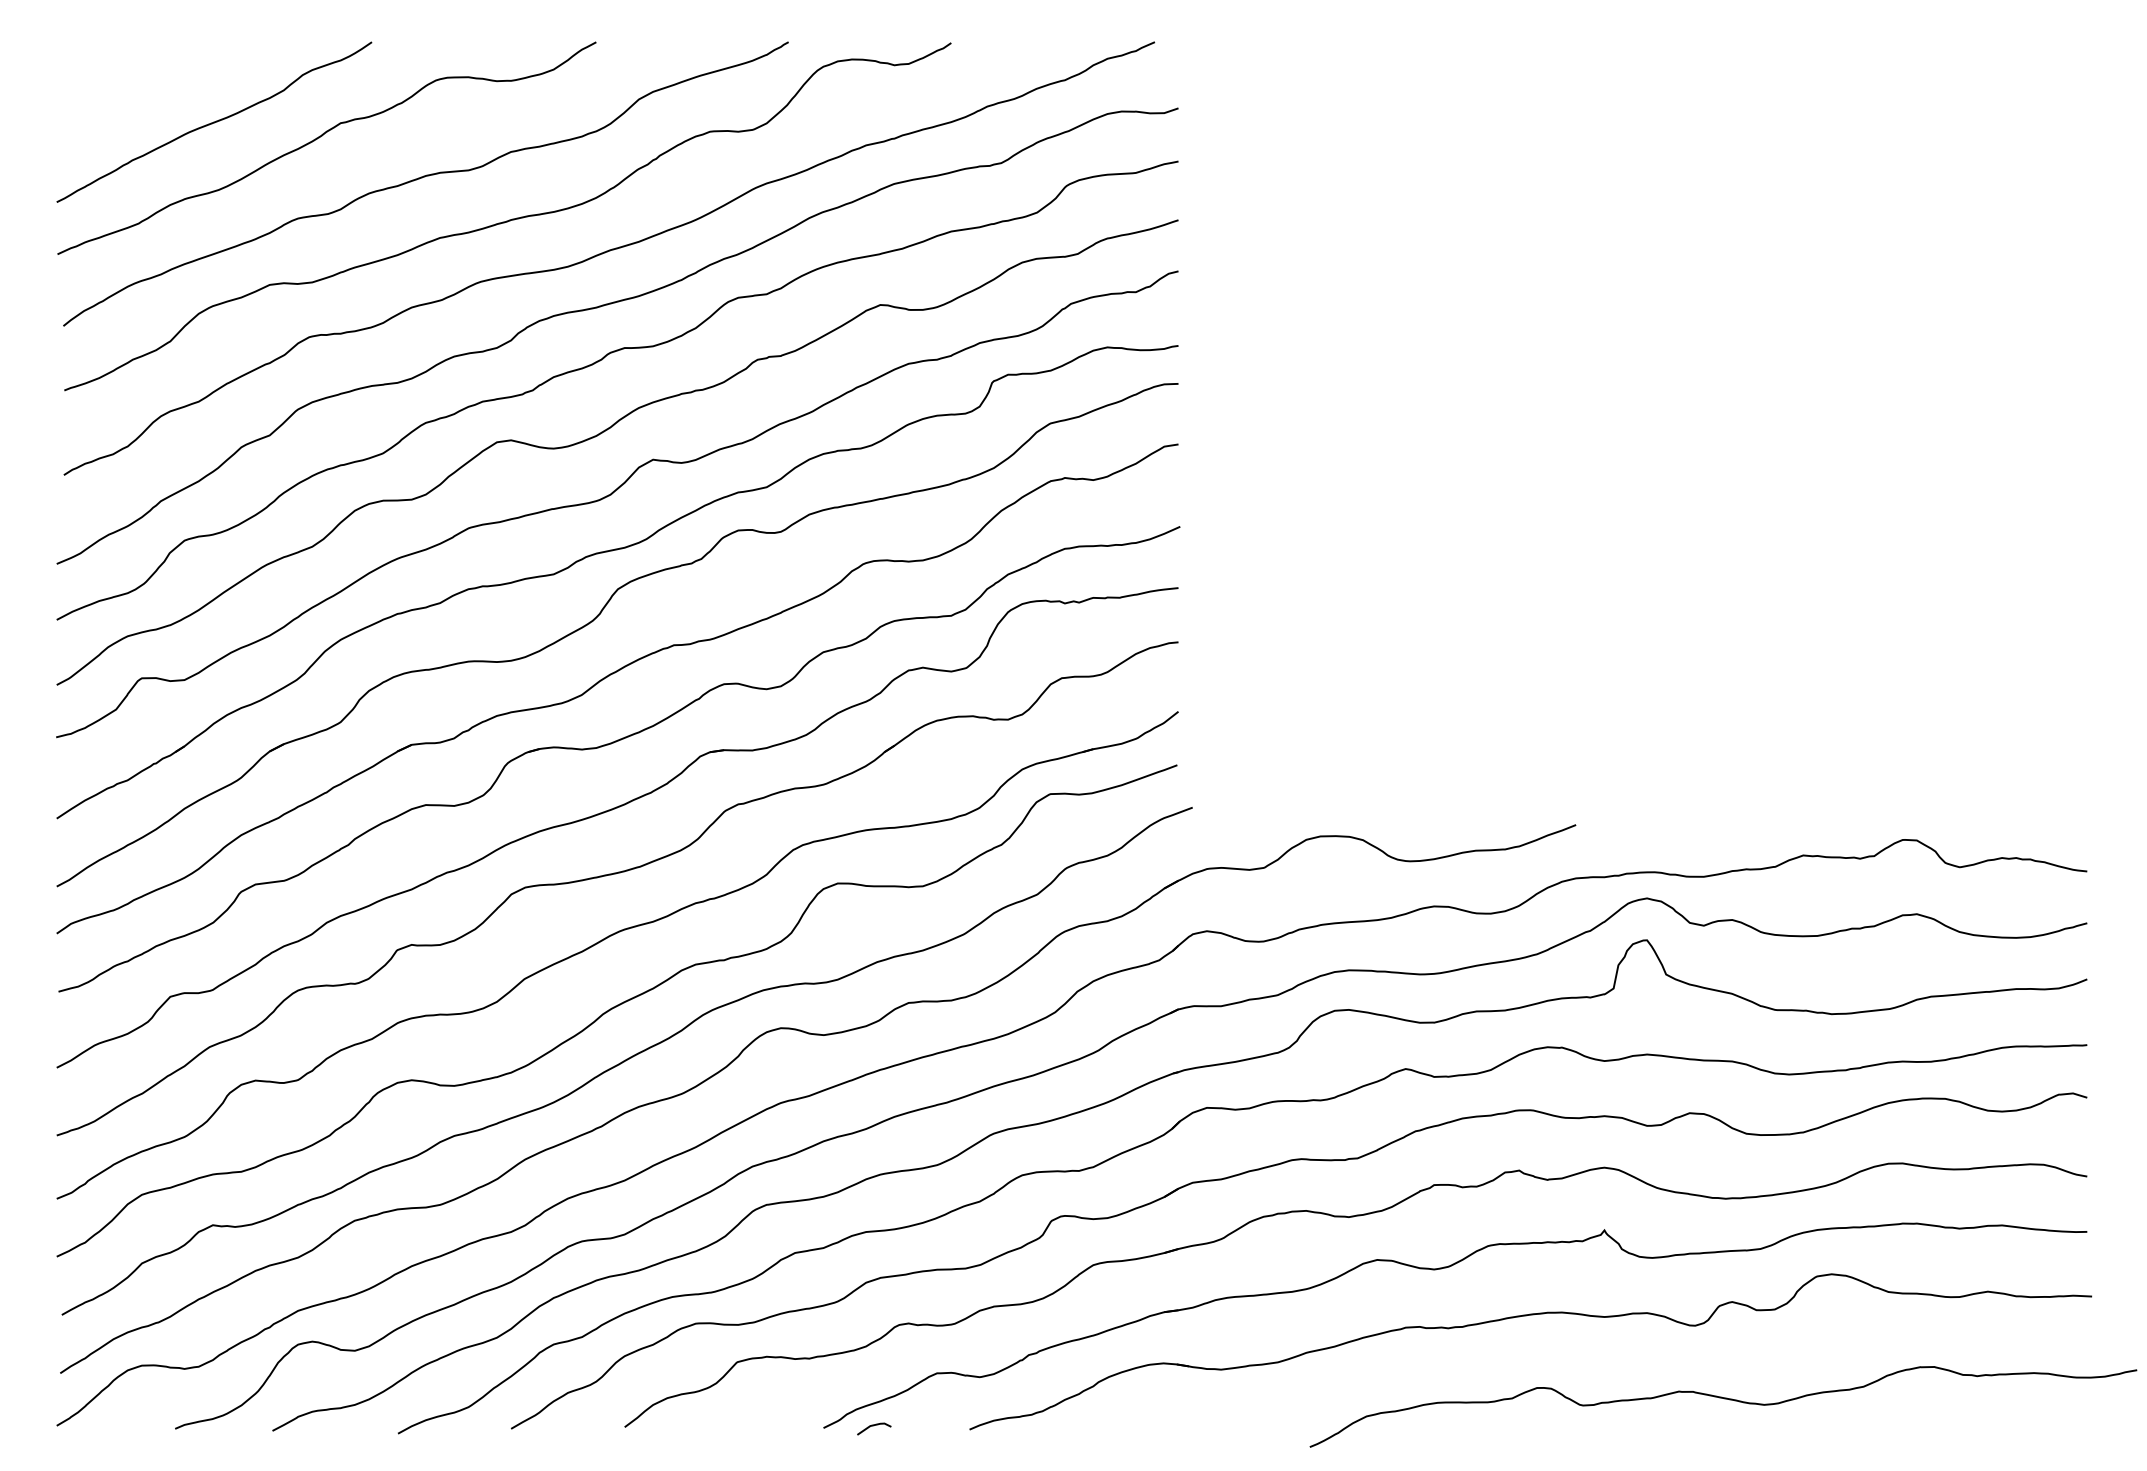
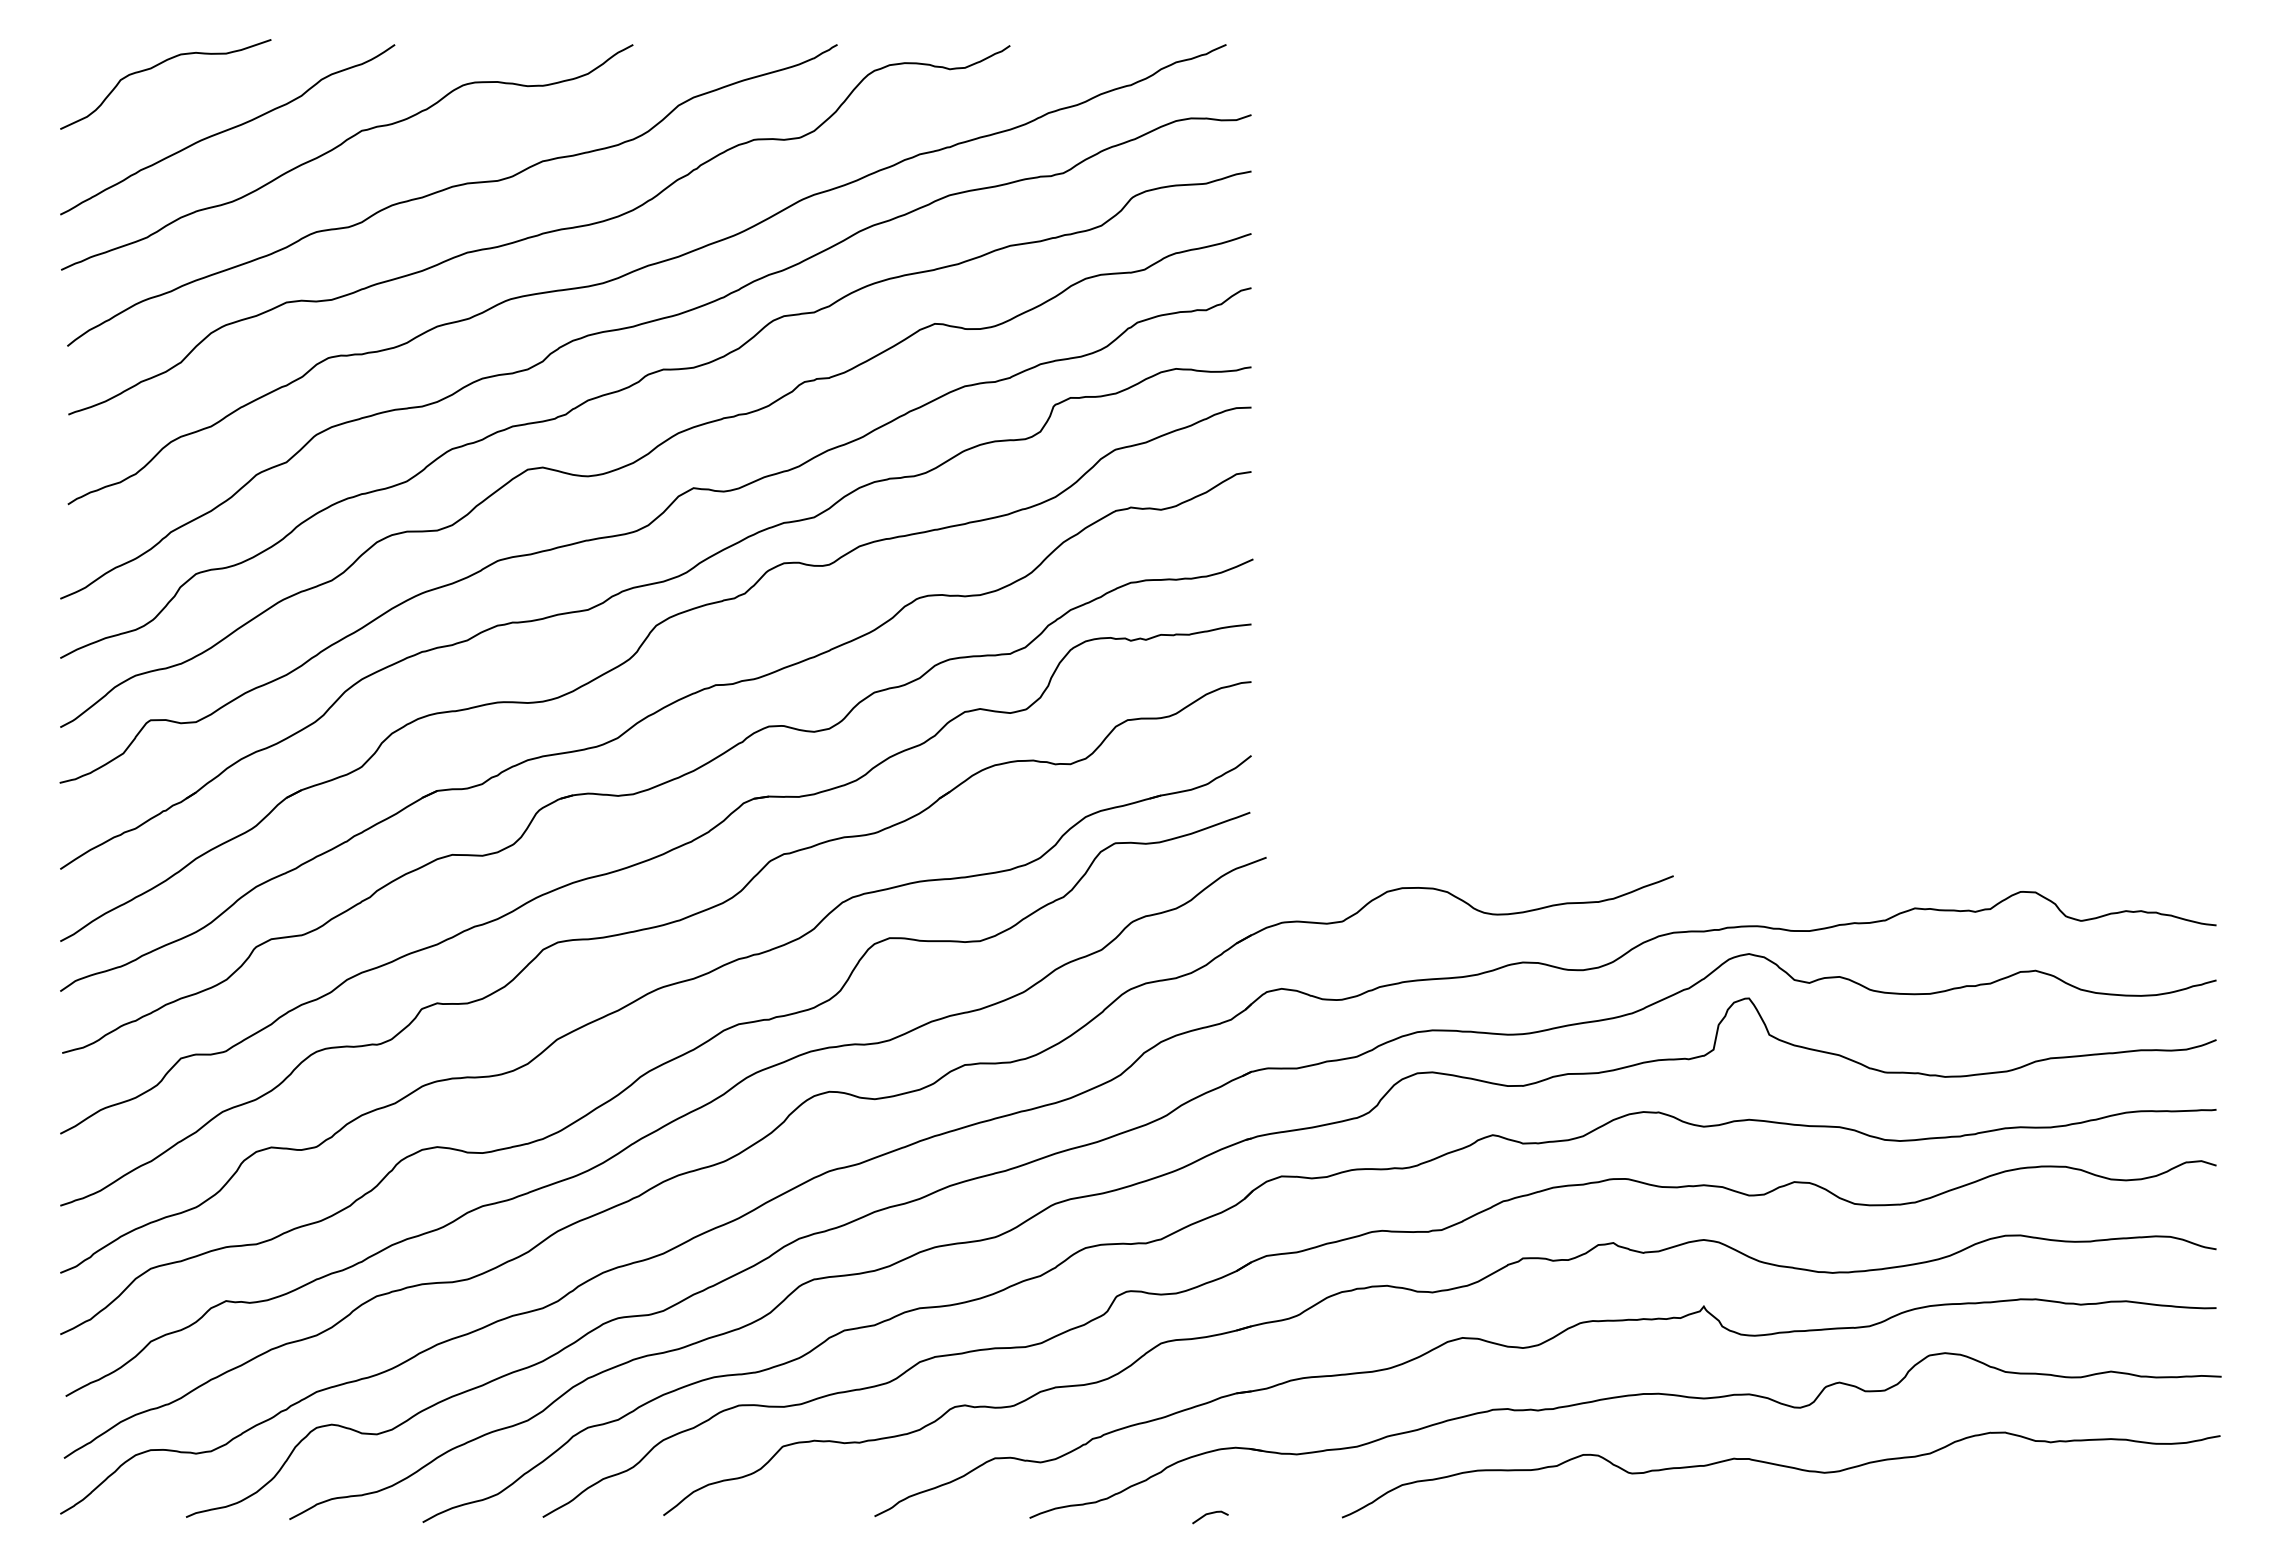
curve: (146, 63) -> (155, 67), added
curve: (1726, 1399) -> (1784, 1467), moved
line: (874, 1426) -> (1210, 1514), moved

